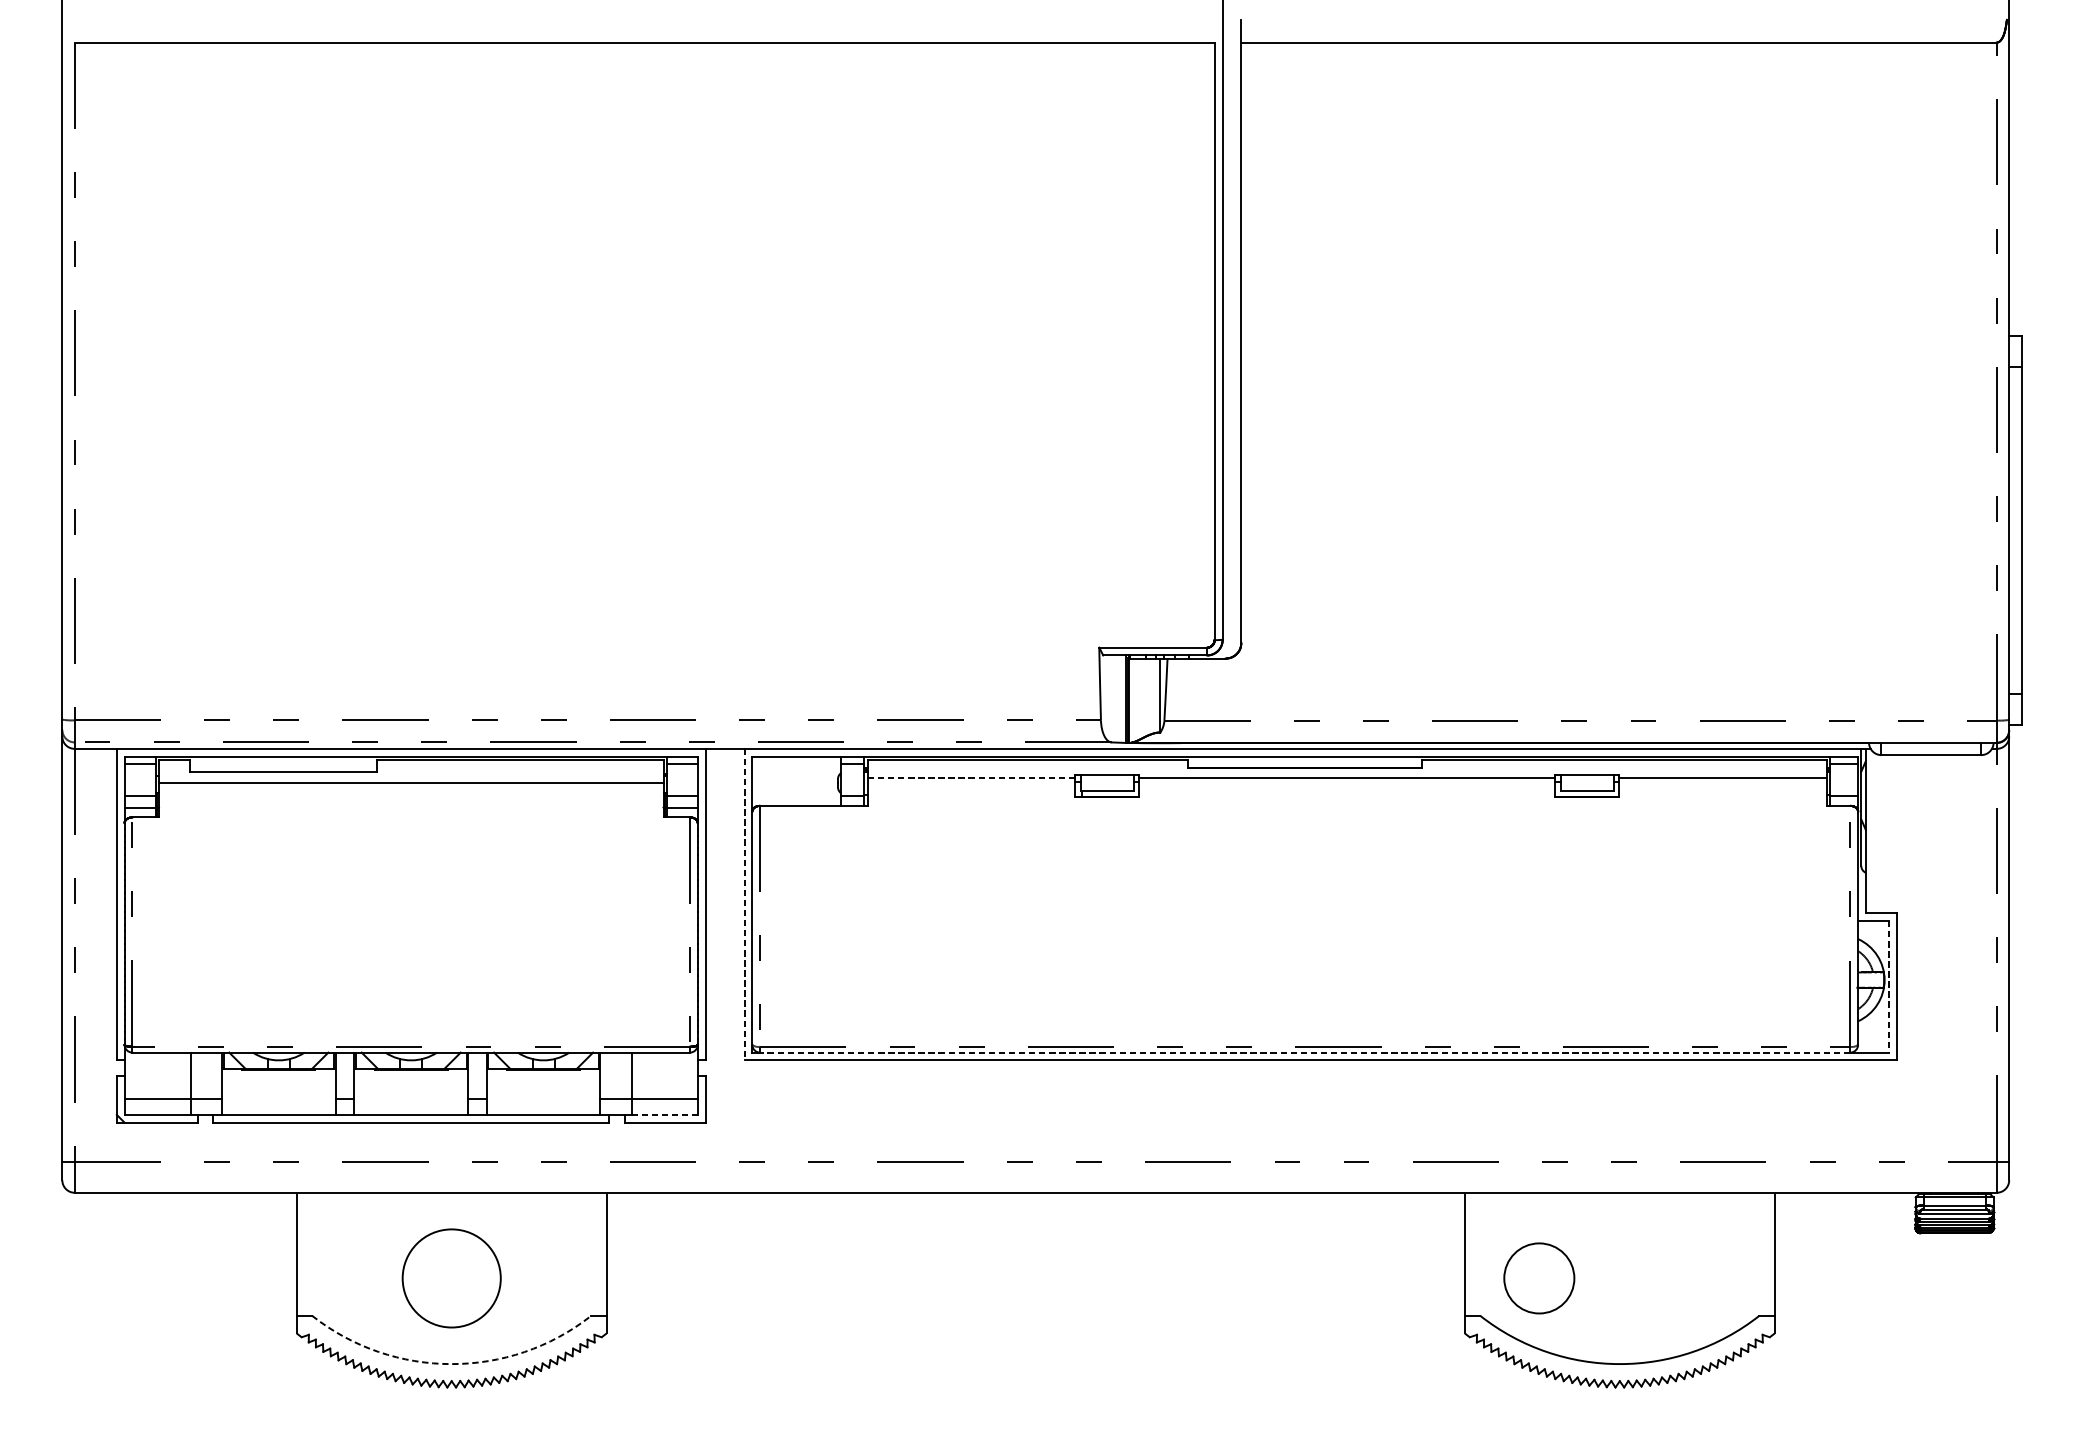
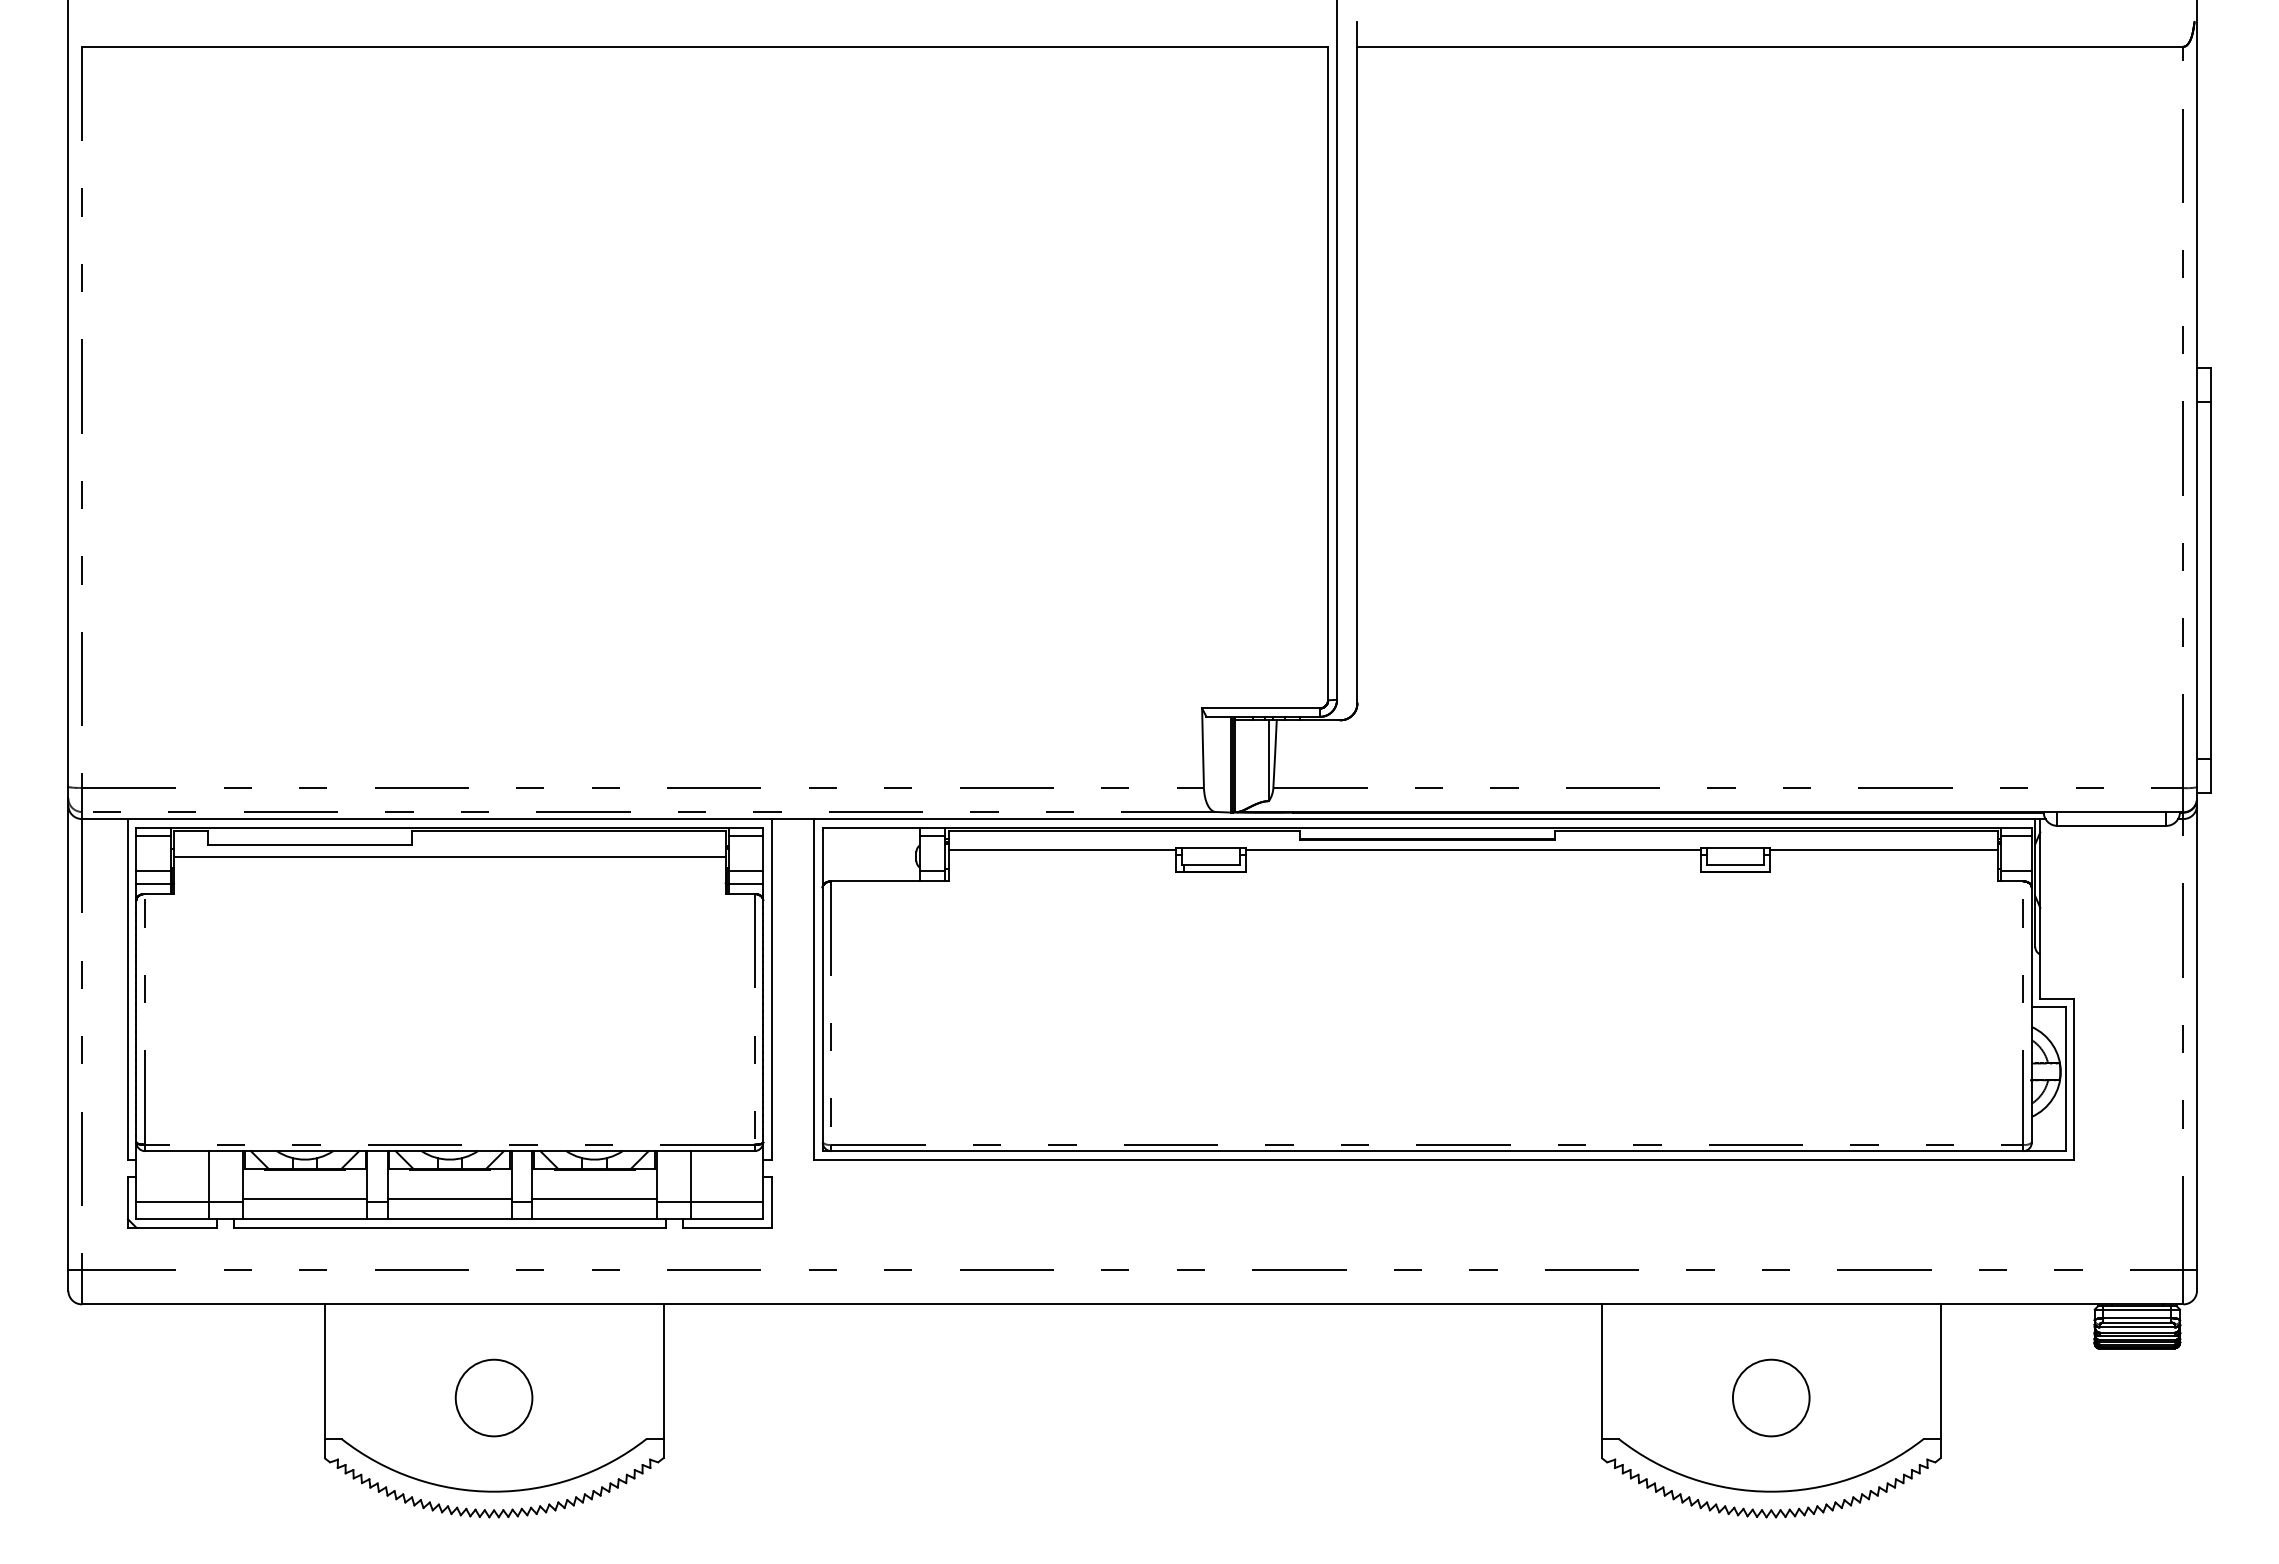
line: (971, 777) -> (1062, 850), dashed -> solid
line: (744, 904) -> (814, 989), dashed -> solid
line: (1888, 987) -> (2065, 1079), dashed -> solid
line: (1304, 1052) -> (1426, 1151), dashed -> solid
line: (278, 1095) -> (304, 1198), added
line: (410, 1095) -> (449, 1198), added
line: (543, 1095) -> (594, 1198), added
line: (665, 1115) -> (727, 1219), dashed -> solid
circle: (451, 1277) -> (493, 1397), size x0.71
circle: (1539, 1277) -> (1771, 1397), moved
arc: (452, 1363) -> (494, 1491), dashed -> solid

